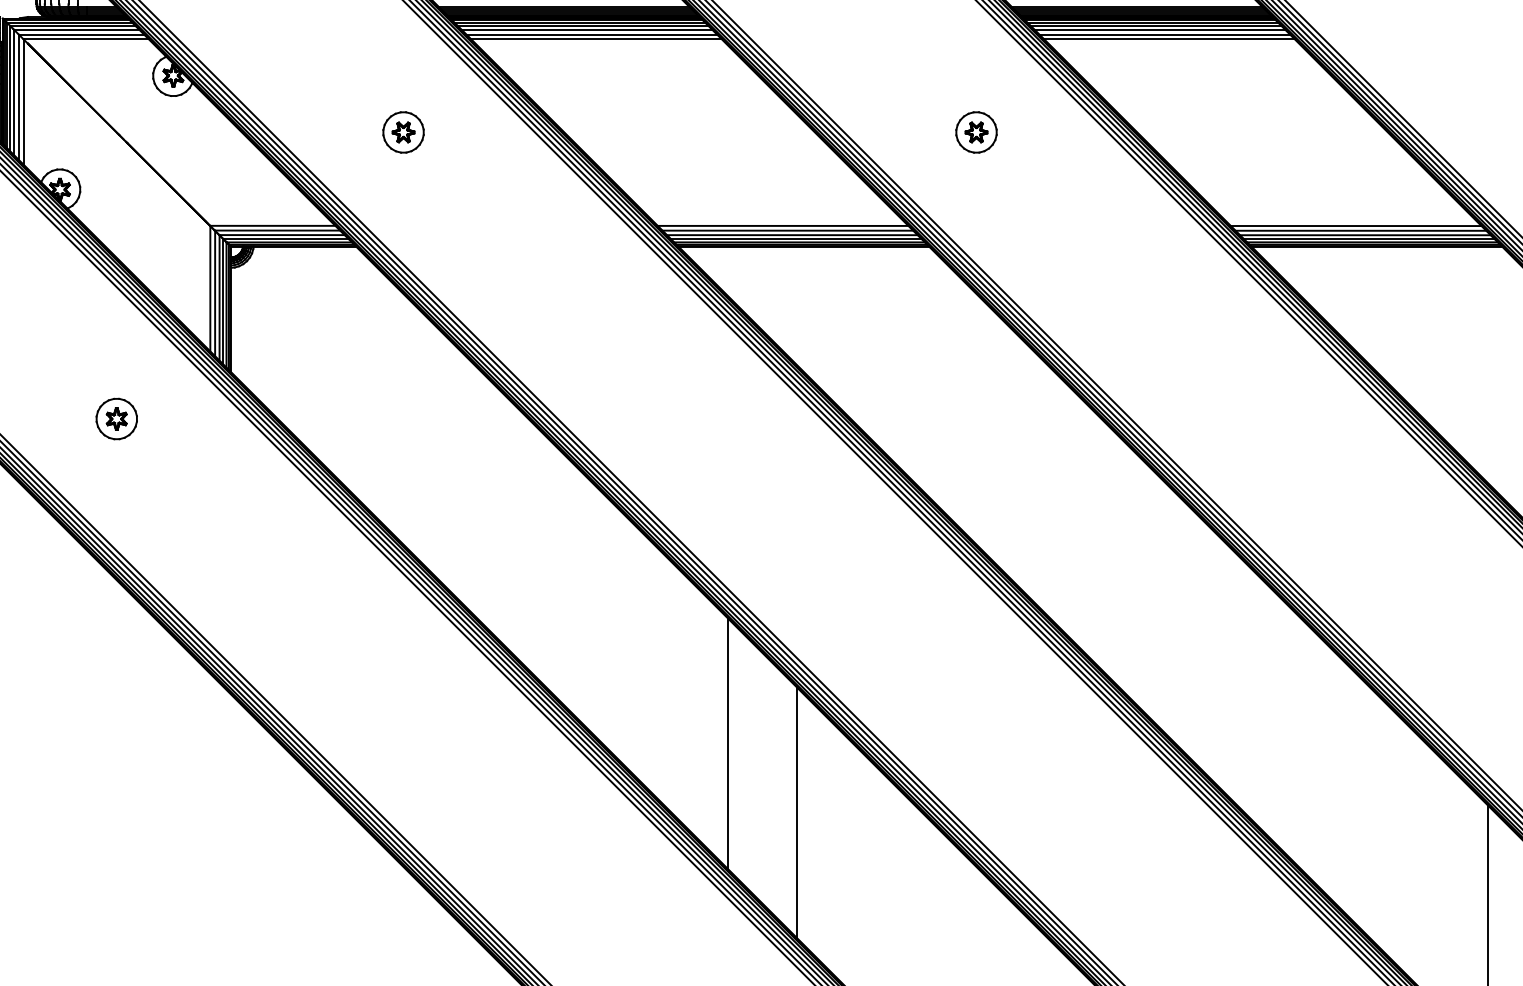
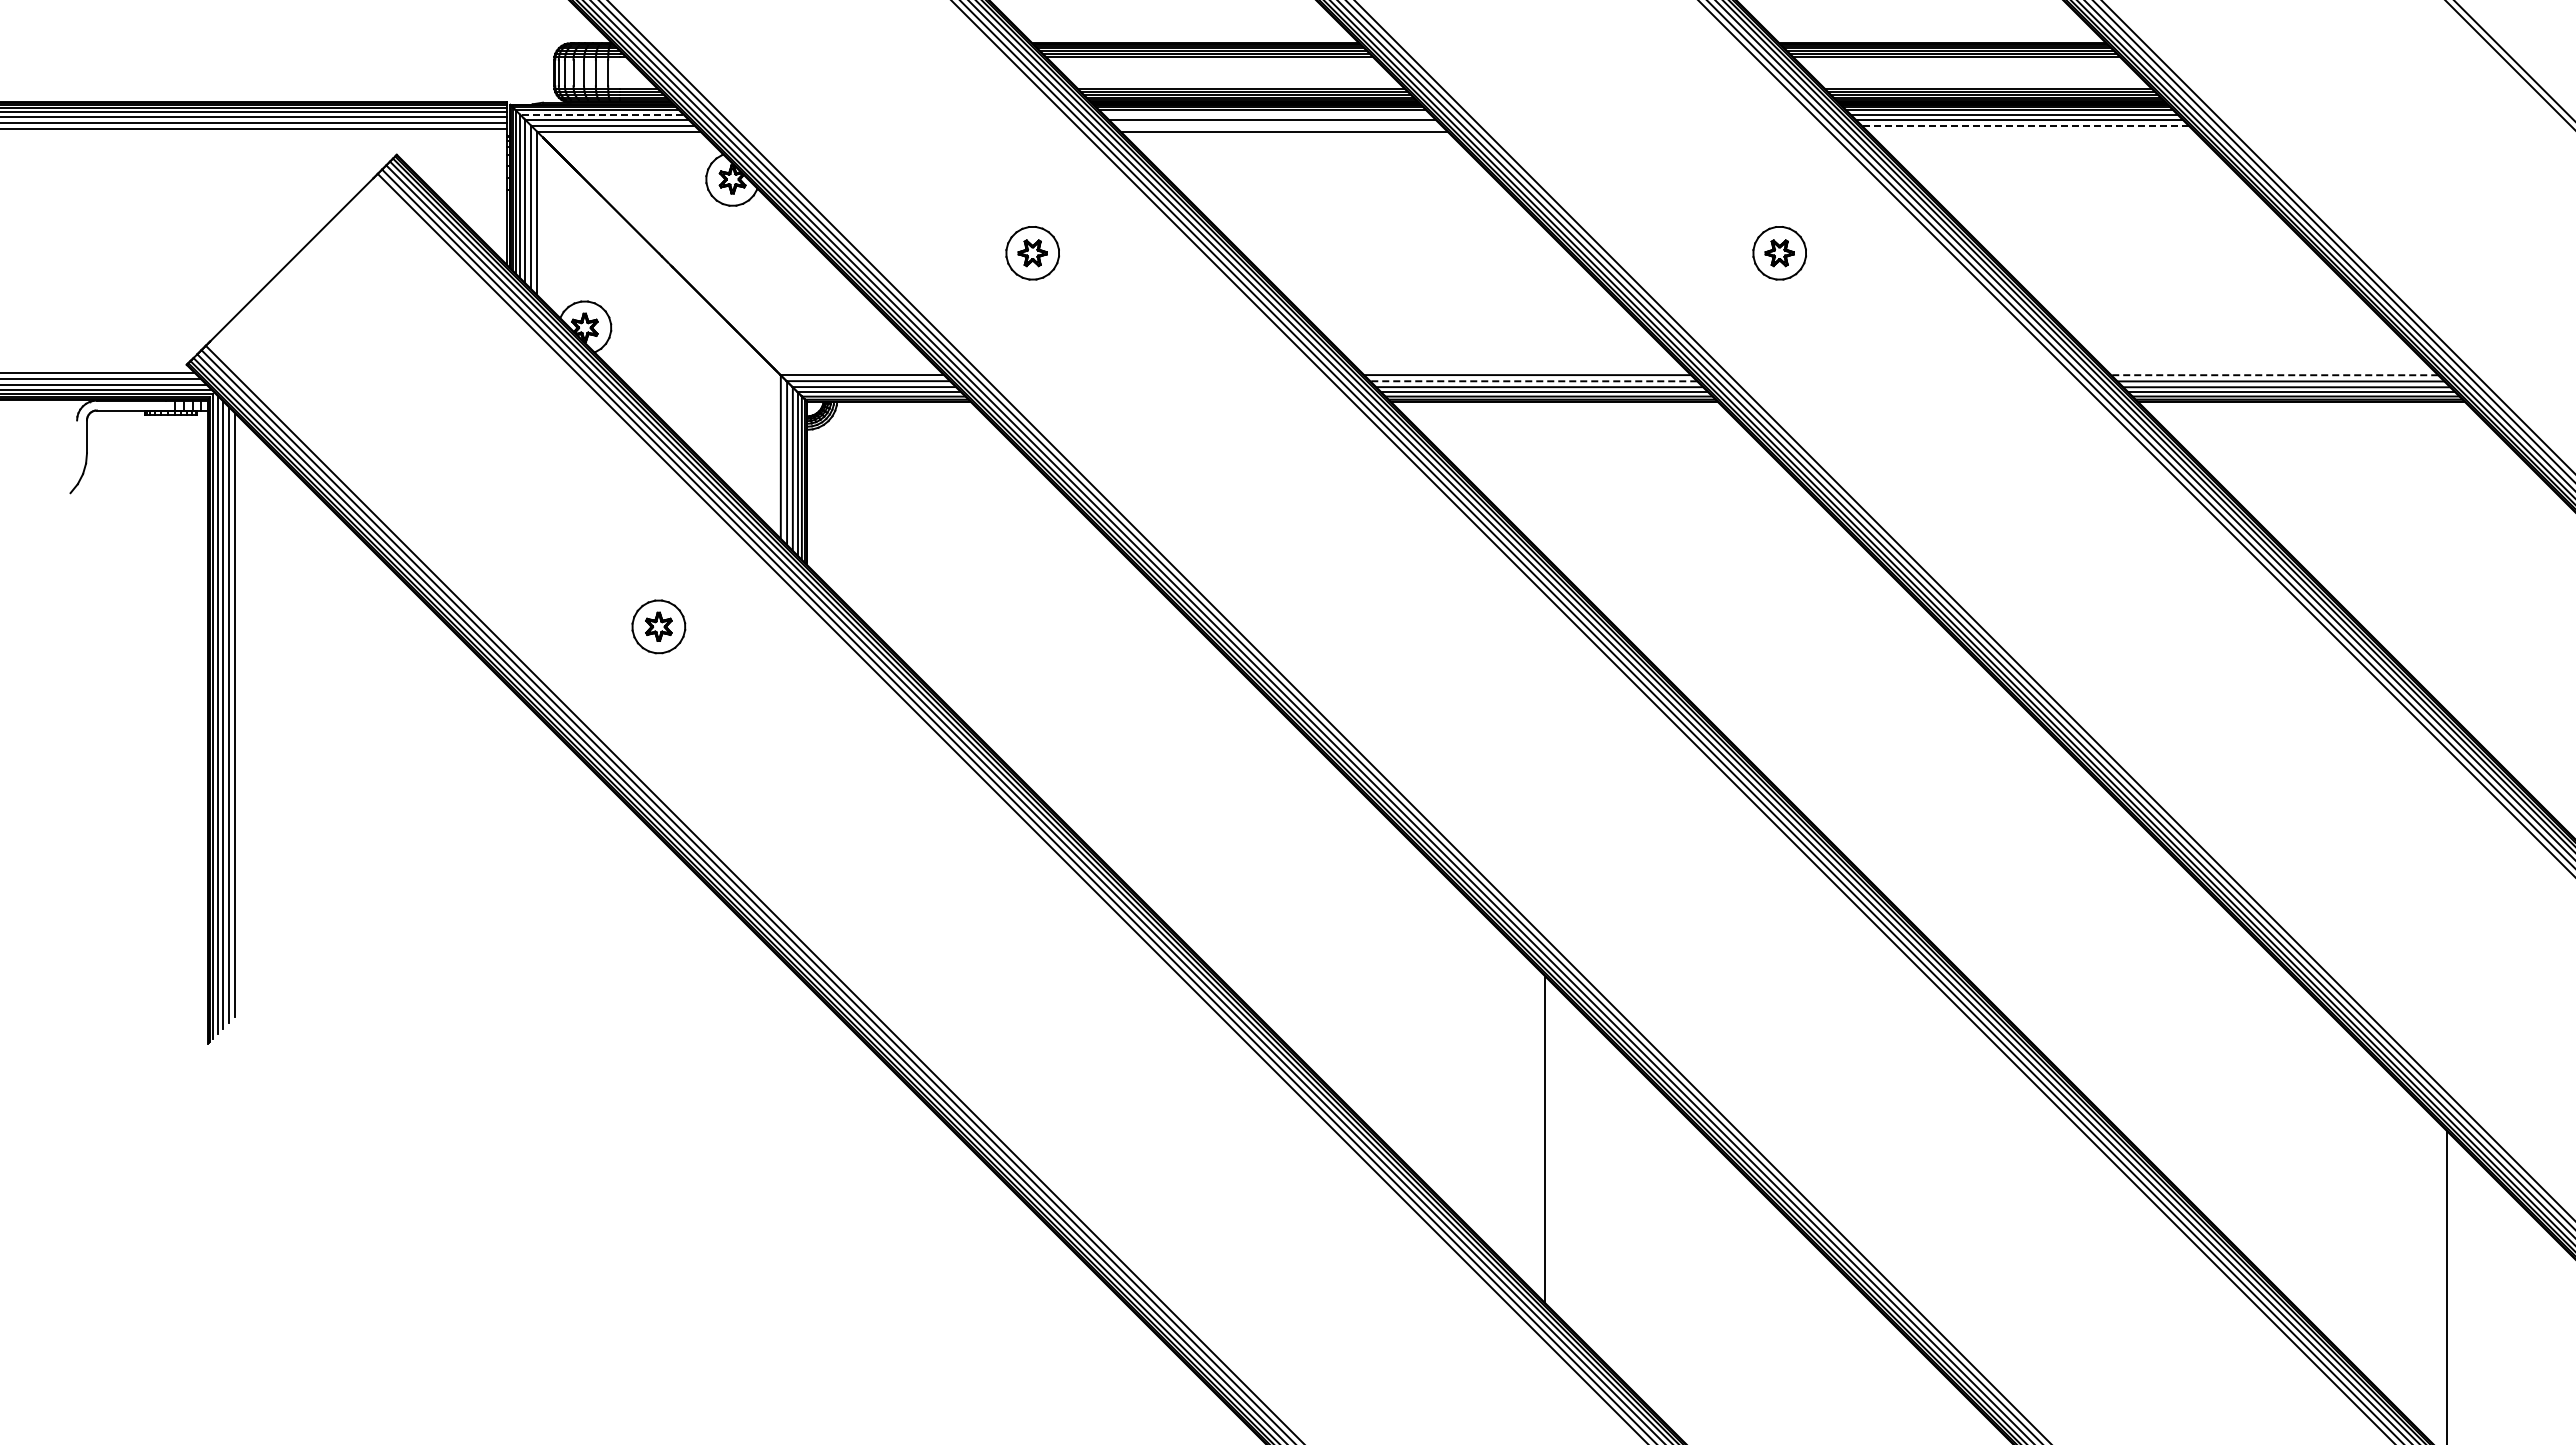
line: (72, 26) -> (601, 114), solid -> dashed
line: (582, 26) -> (1266, 114), removed
line: (591, 34) -> (1277, 125), removed
line: (1164, 34) -> (2024, 125), solid -> dashed
line: (1169, 39) -> (2031, 131), removed
line: (1355, 226) -> (2274, 375), solid -> dashed
line: (787, 230) -> (1533, 381), solid -> dashed
line: (728, 743) -> (1456, 1050), removed

